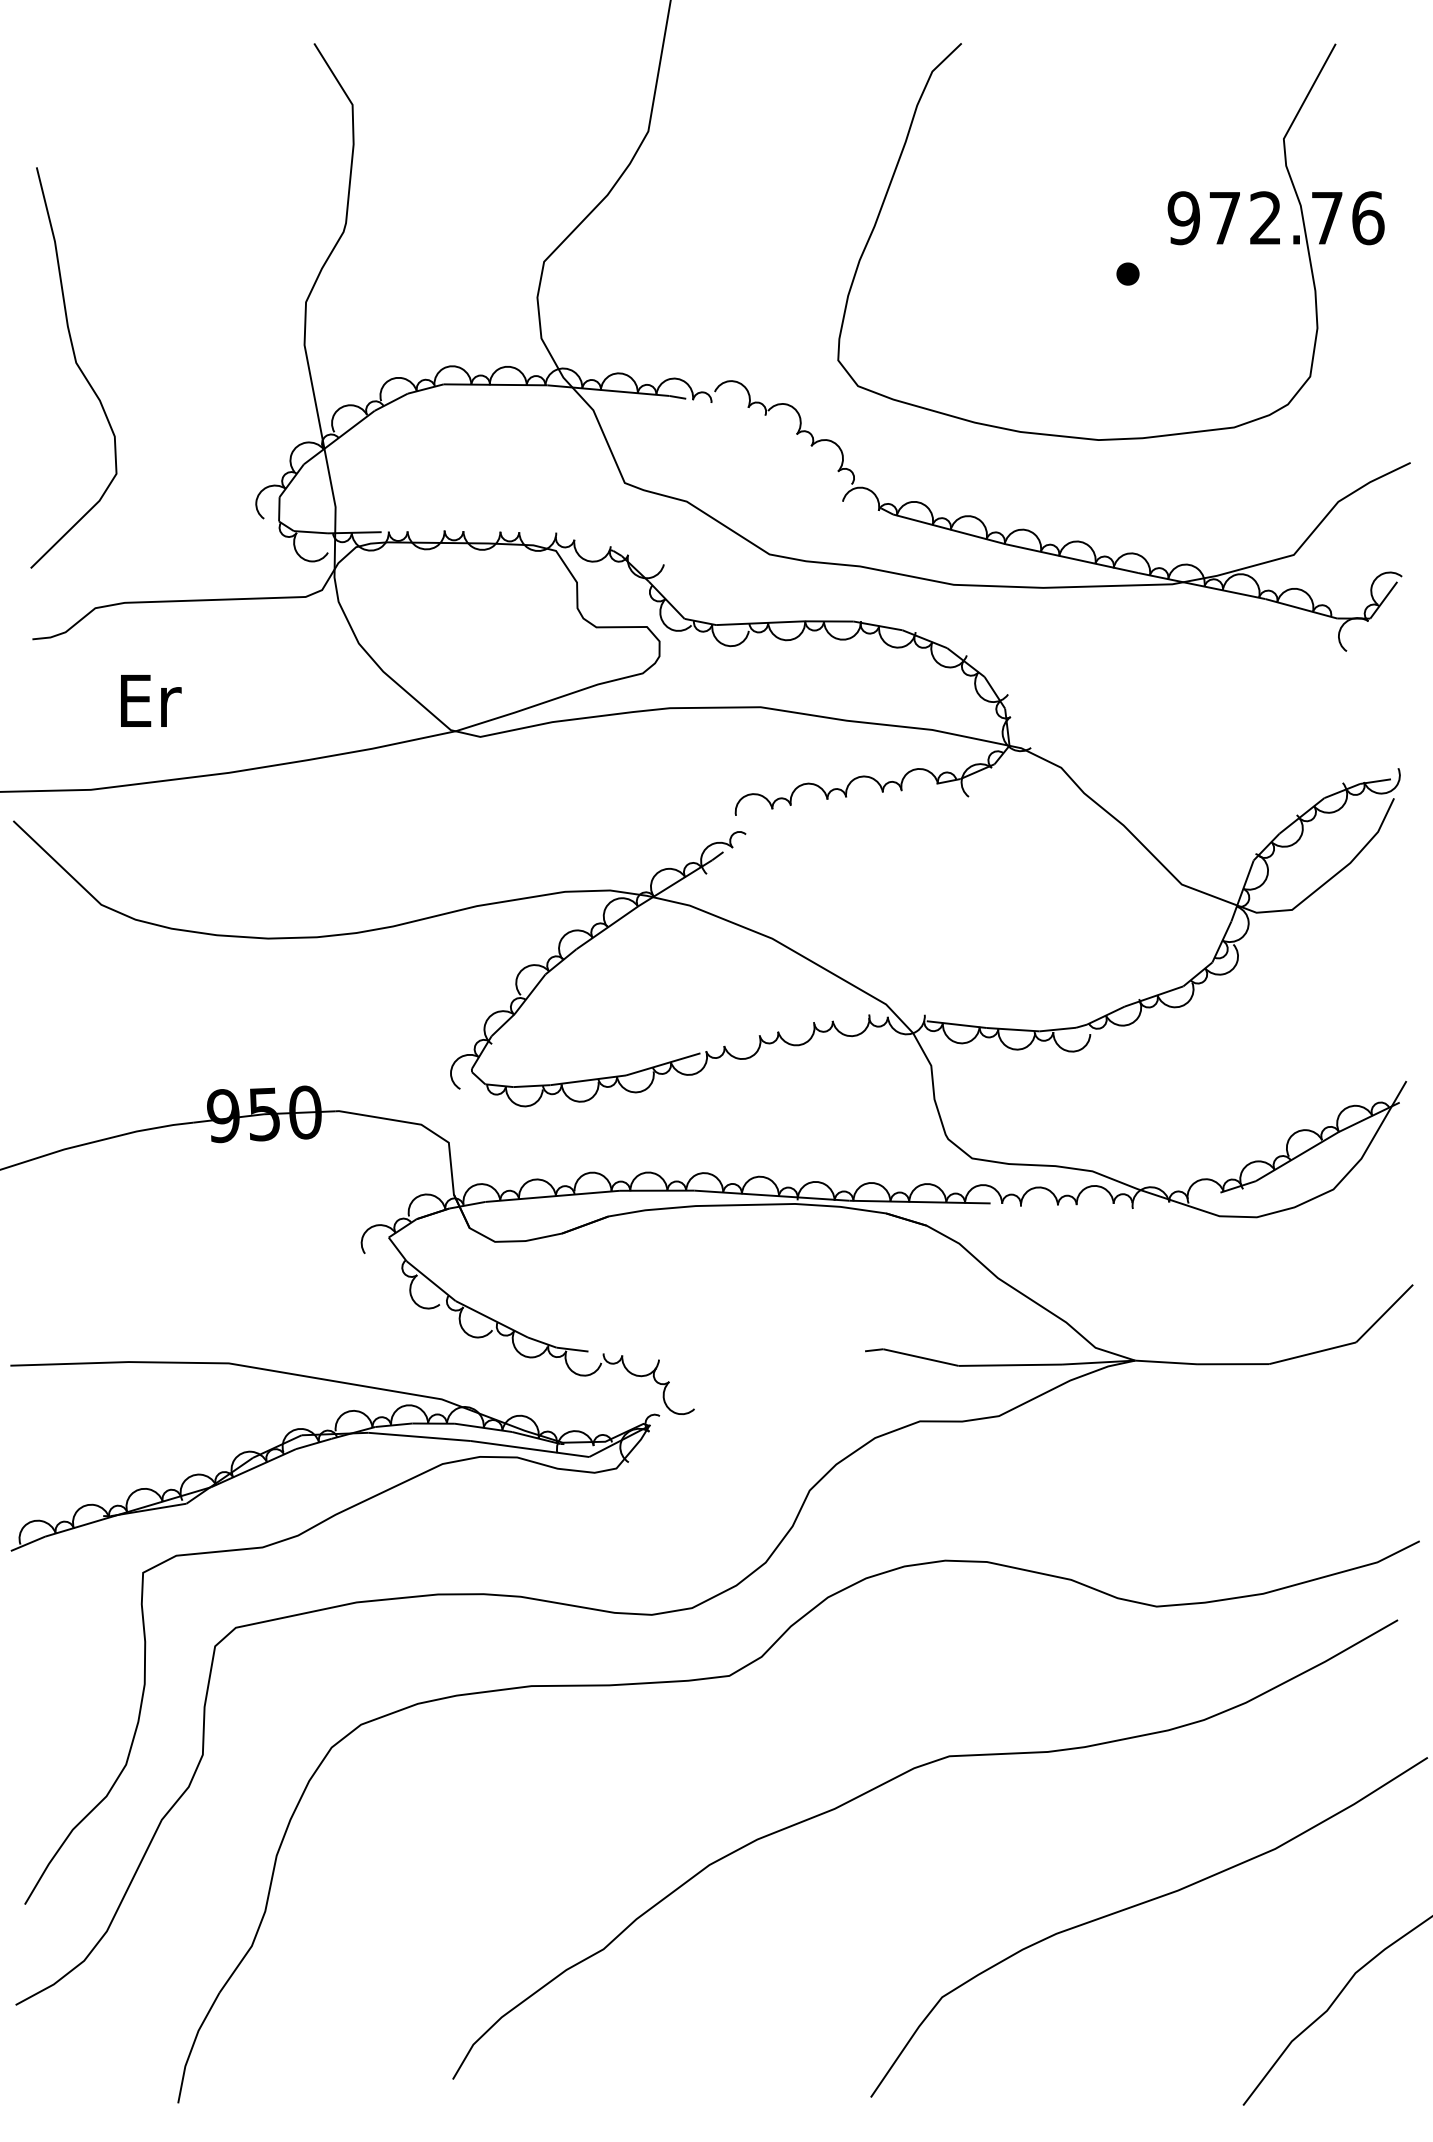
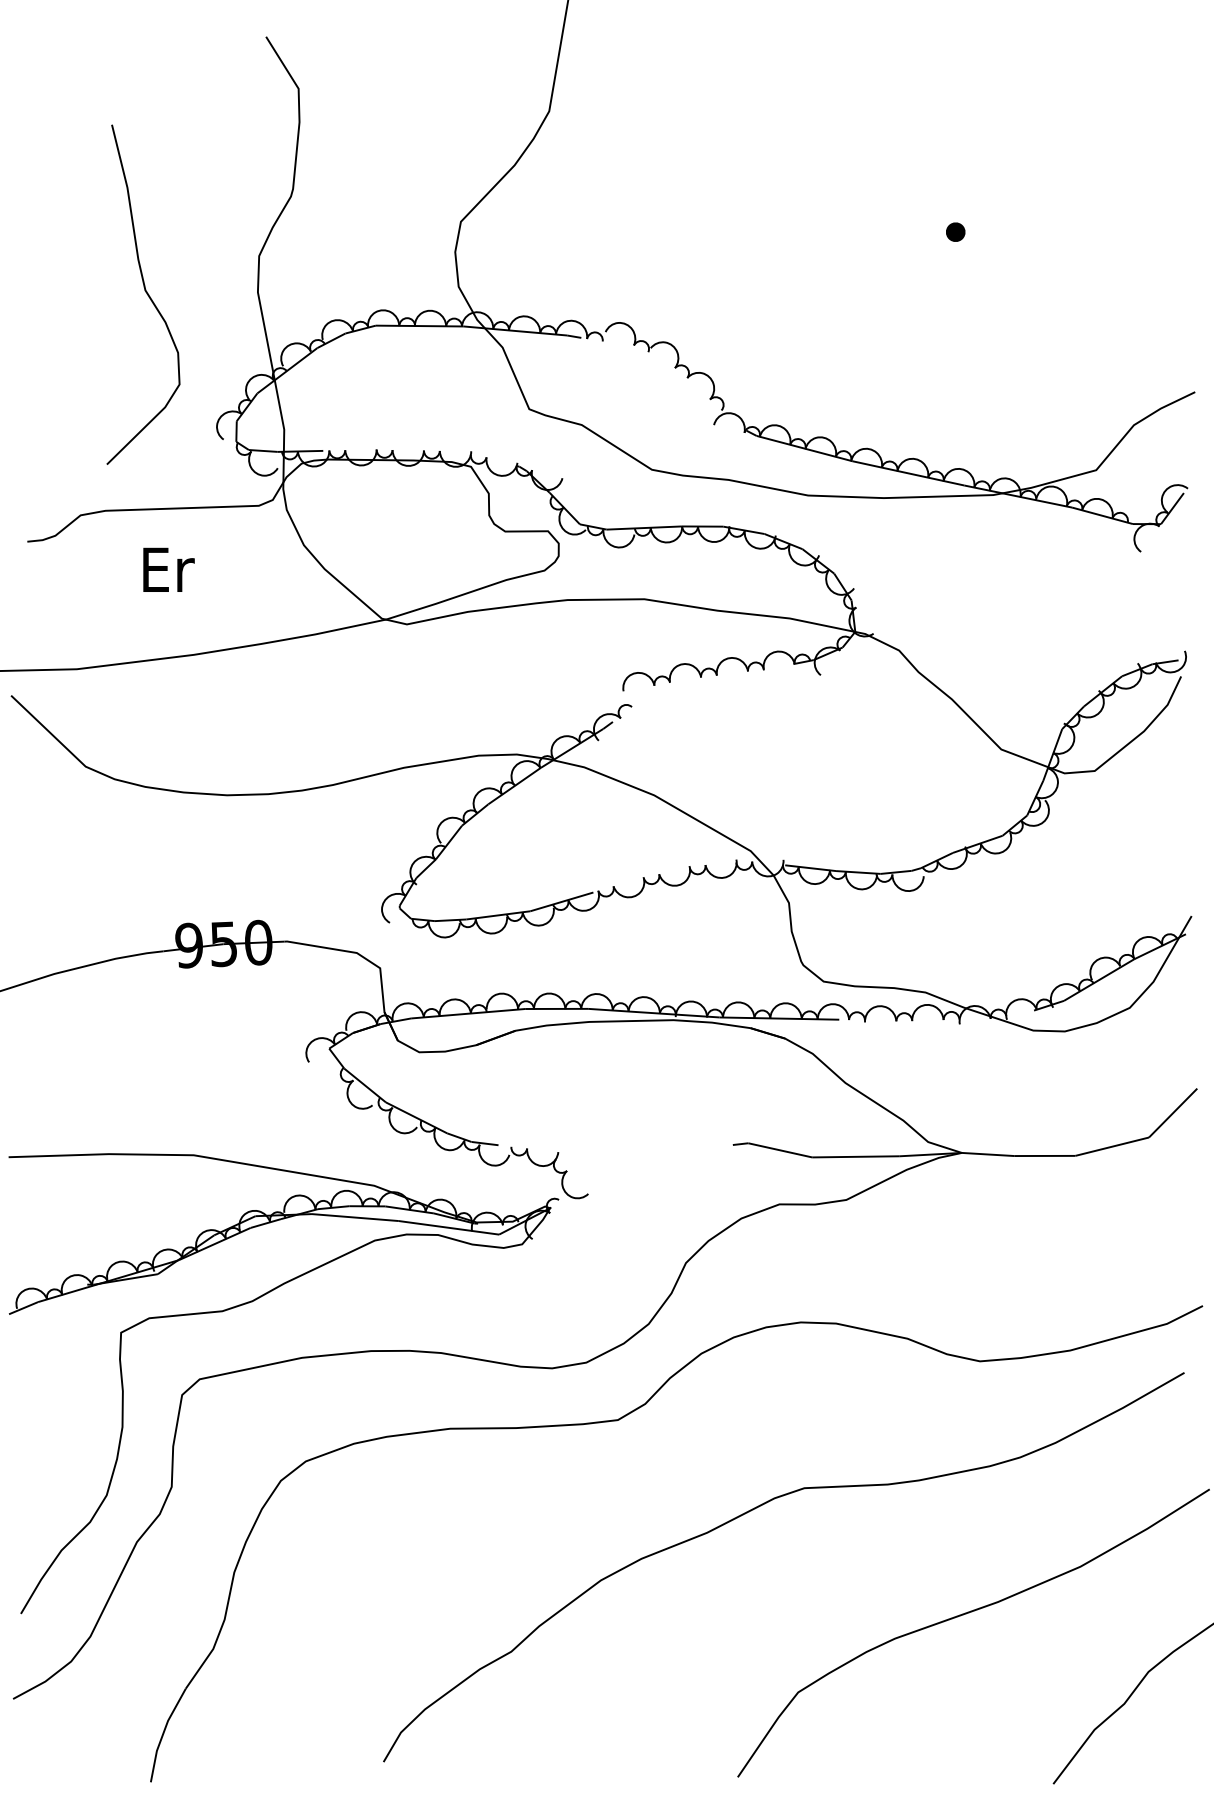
part: (1171, 241) -> (992, 204), removed
curve: (76, 365) -> (145, 292), moved
text: (150, 700) -> (168, 569), moved

